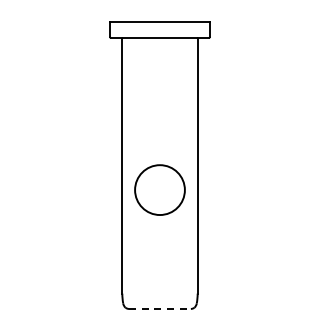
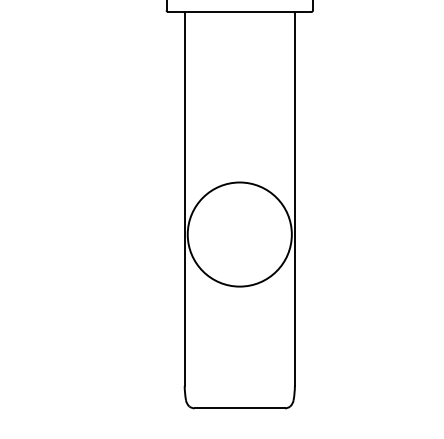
circle: (159, 189) -> (239, 233), size x1.43
line: (159, 308) -> (239, 407), dashed -> solid

